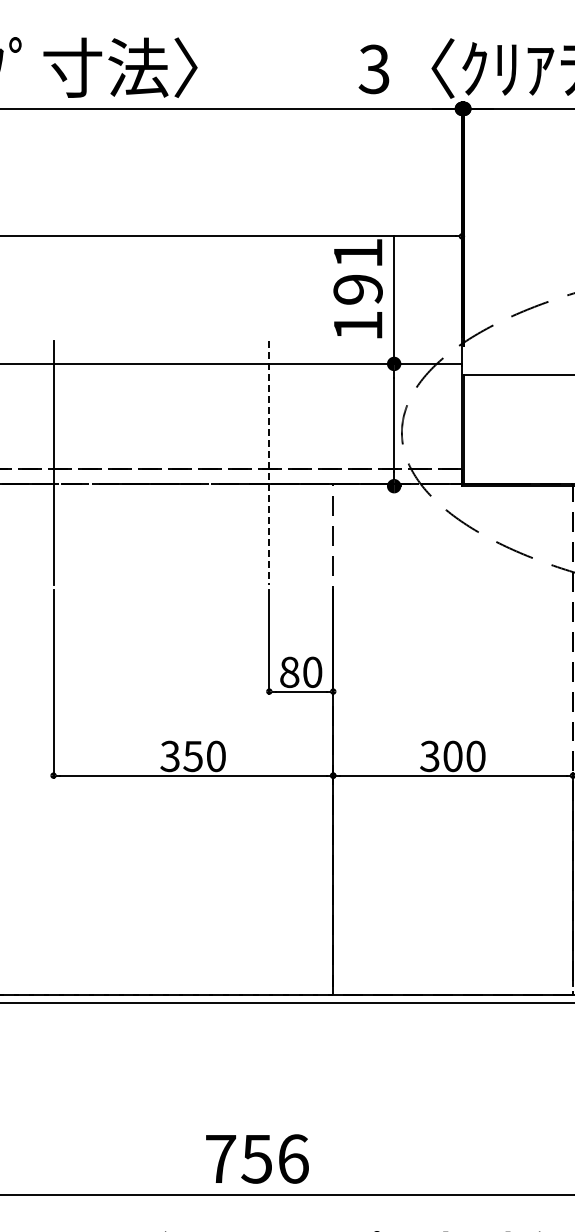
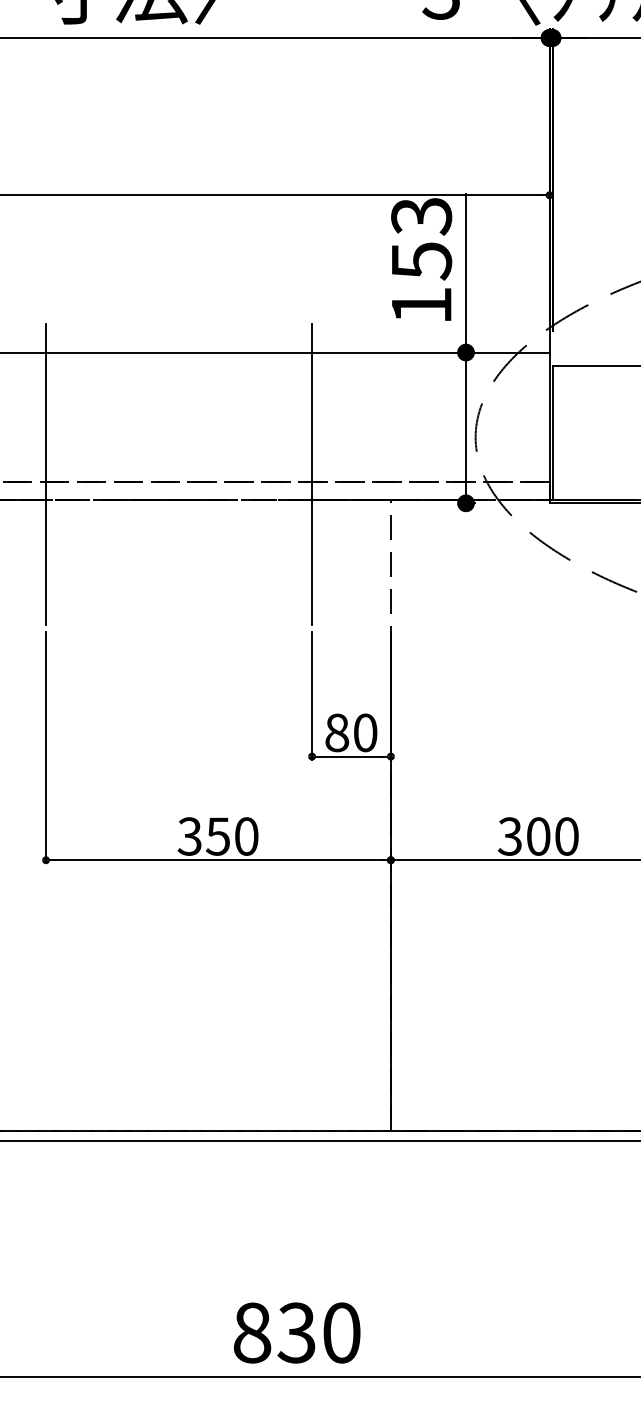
text: (357, 271) -> (420, 238), 191 -> 153
line: (269, 462) -> (312, 474), dashed -> solid
text: (257, 1158) -> (297, 1332), 756 -> 830

